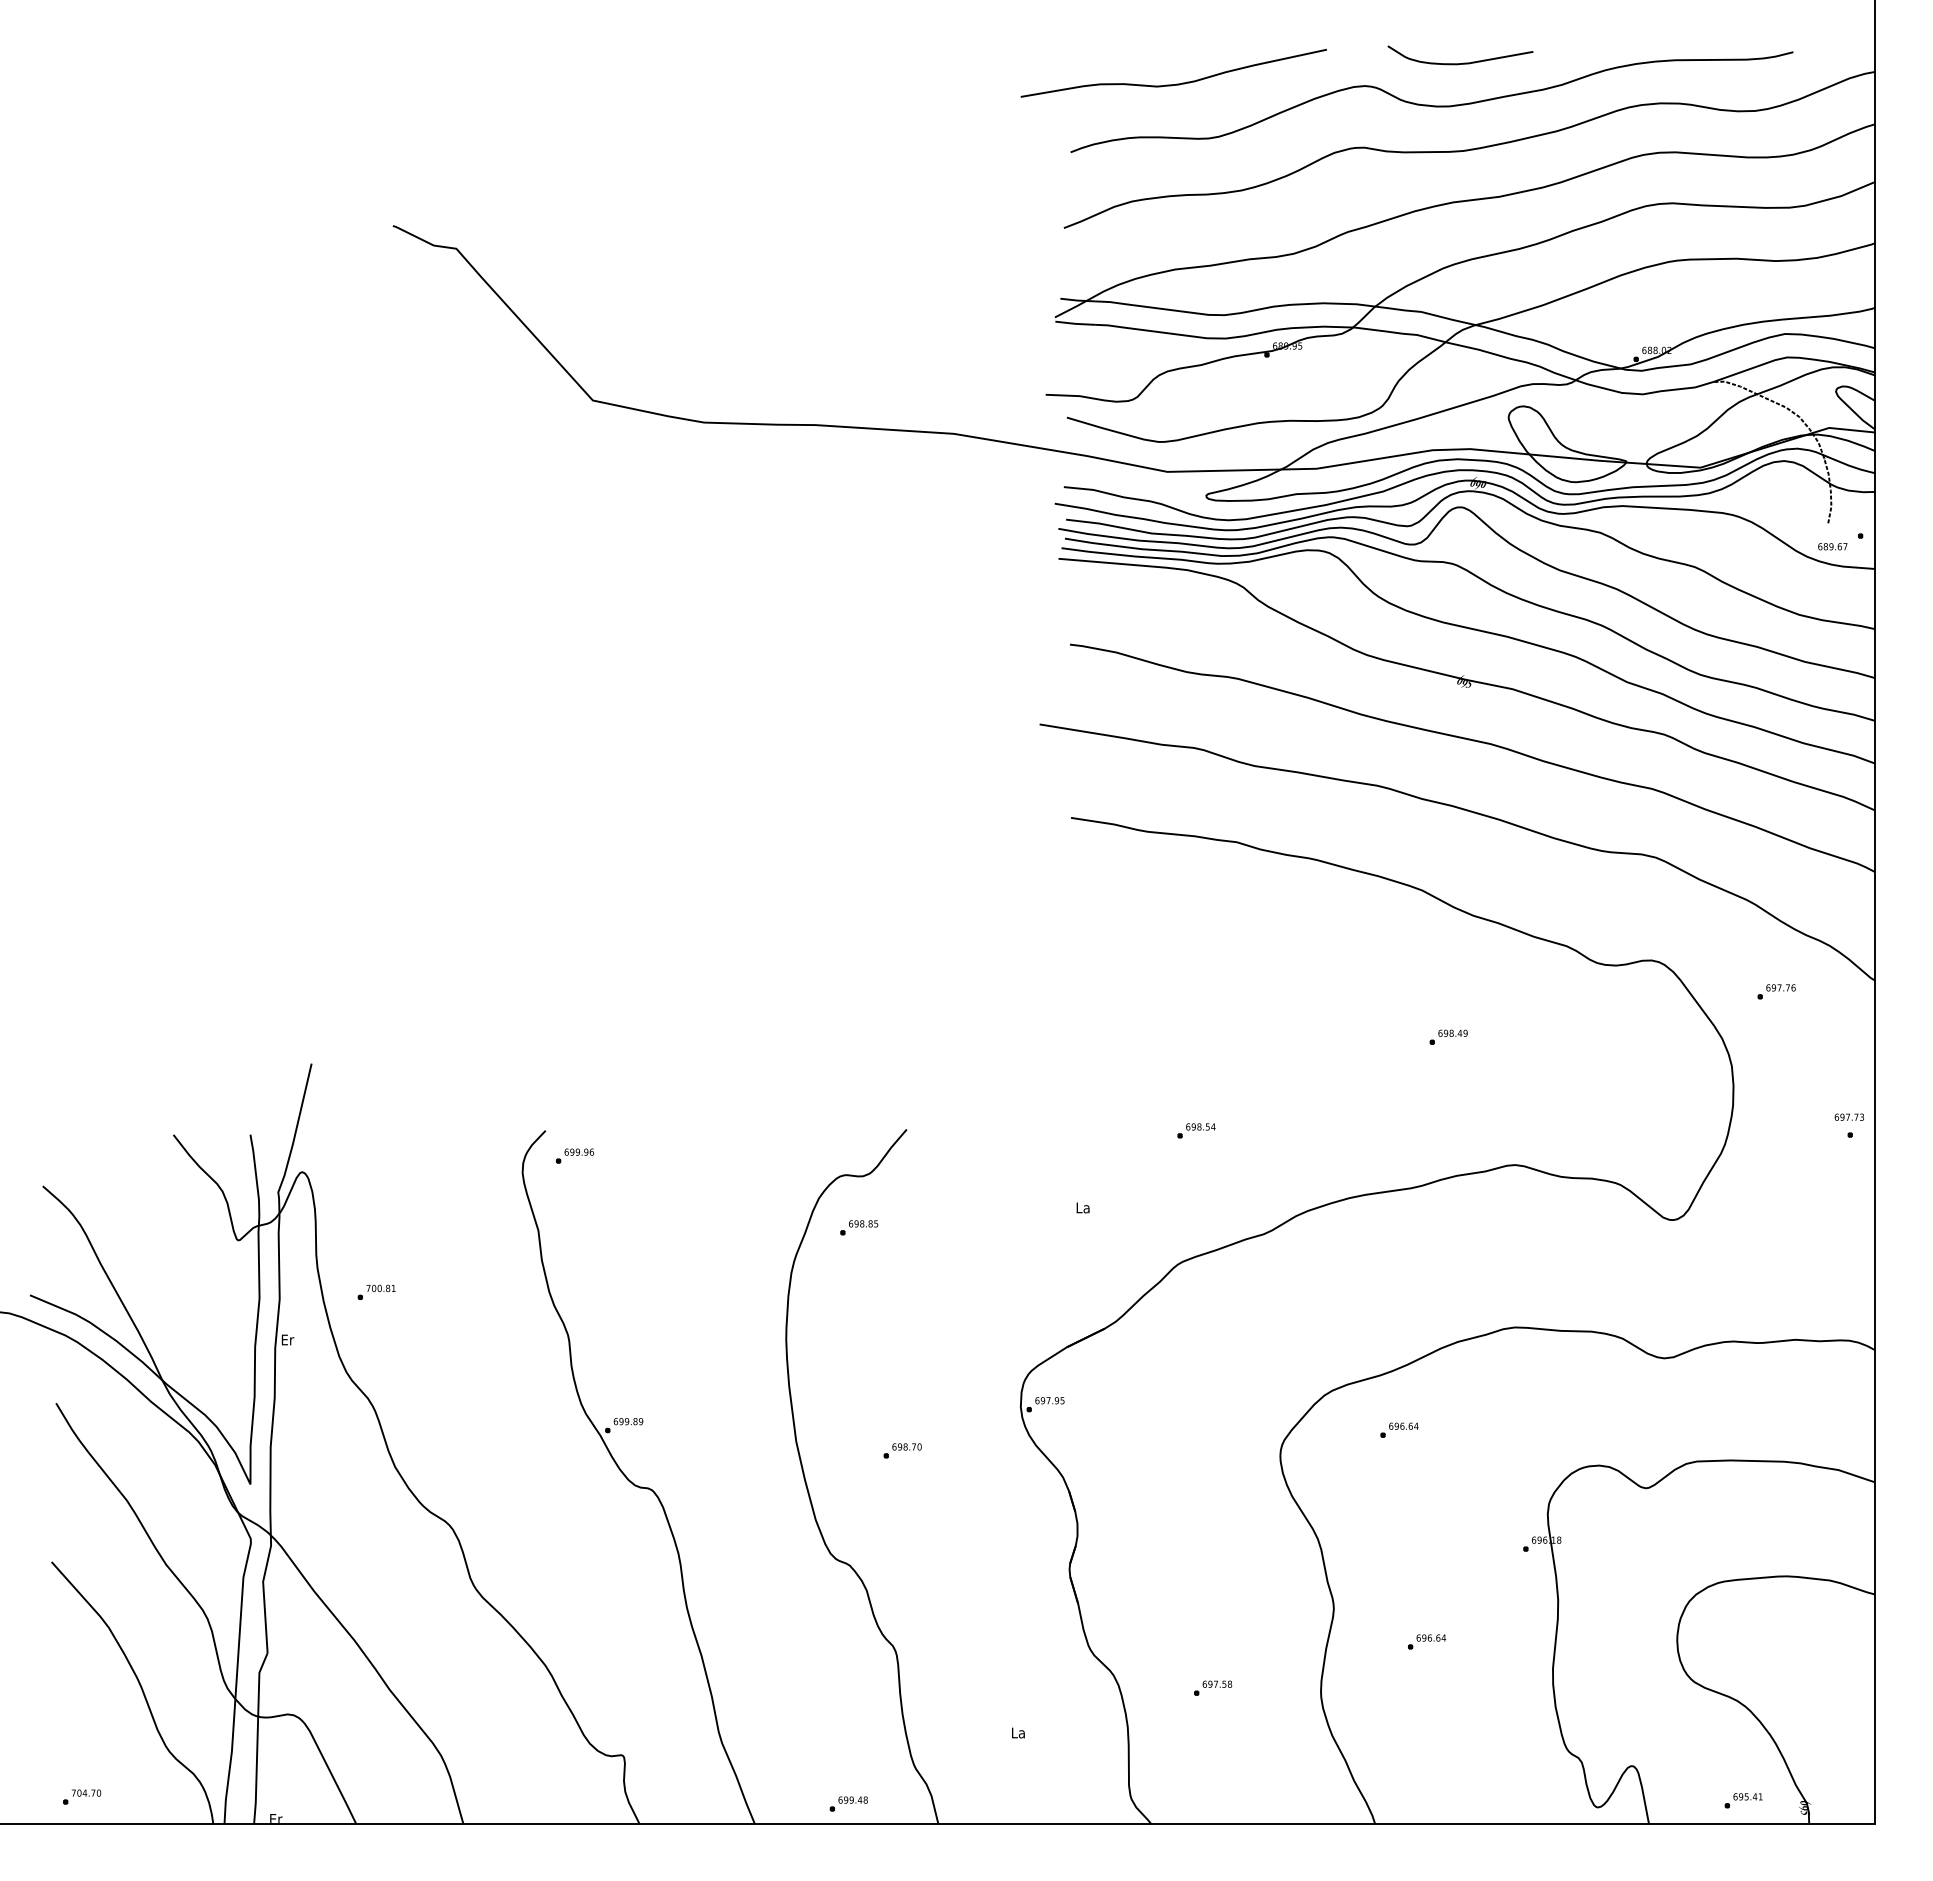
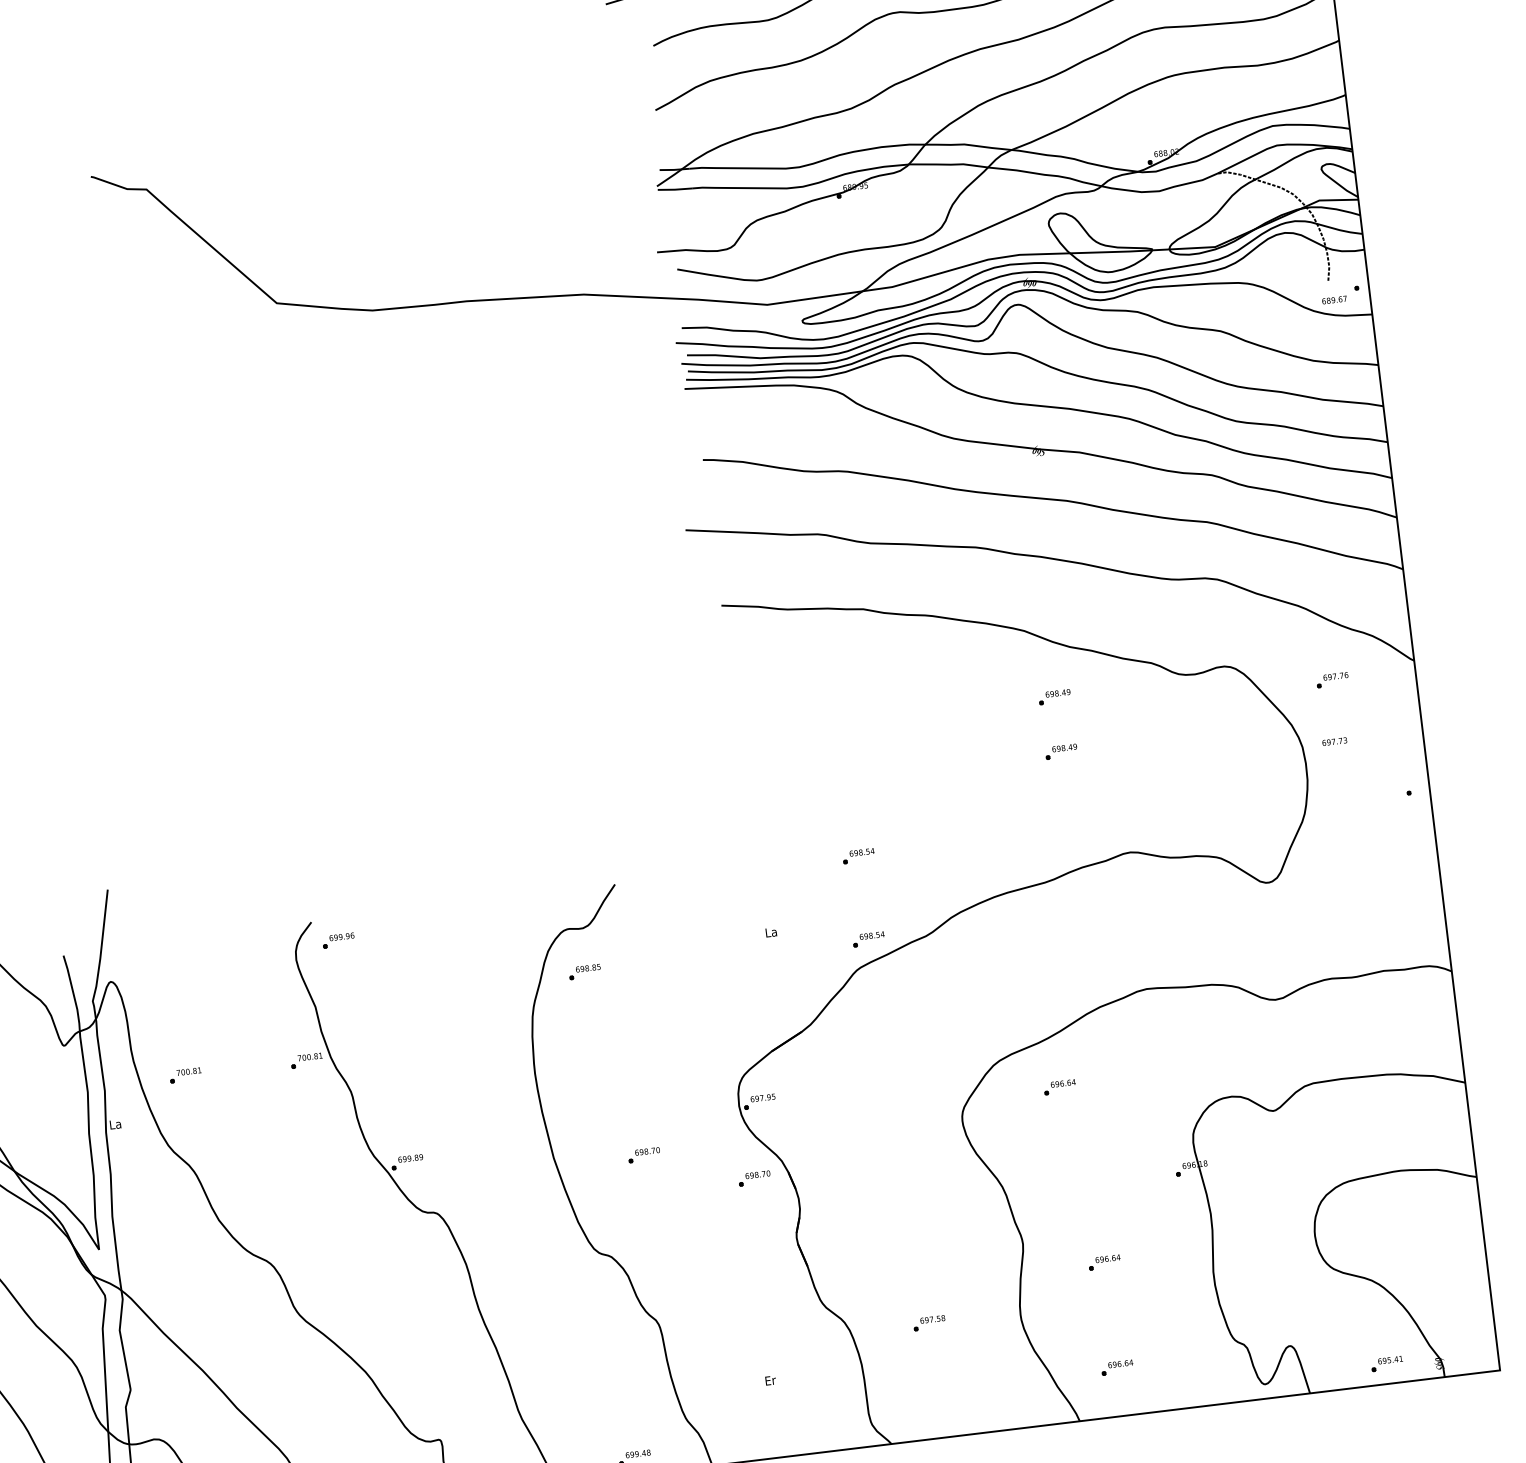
part: (1448, 971) -> (1054, 696), added
text: (1849, 1116) -> (1334, 741), moved
part: (1196, 1229) -> (868, 939), added
part: (520, 1291) -> (306, 1060), added
text: (287, 1339) -> (115, 1124), Er -> La
part: (1028, 1493) -> (754, 1178), added
text: (1018, 1732) -> (770, 1380), La -> Er
part: (1427, 1766) -> (1117, 1367), added

